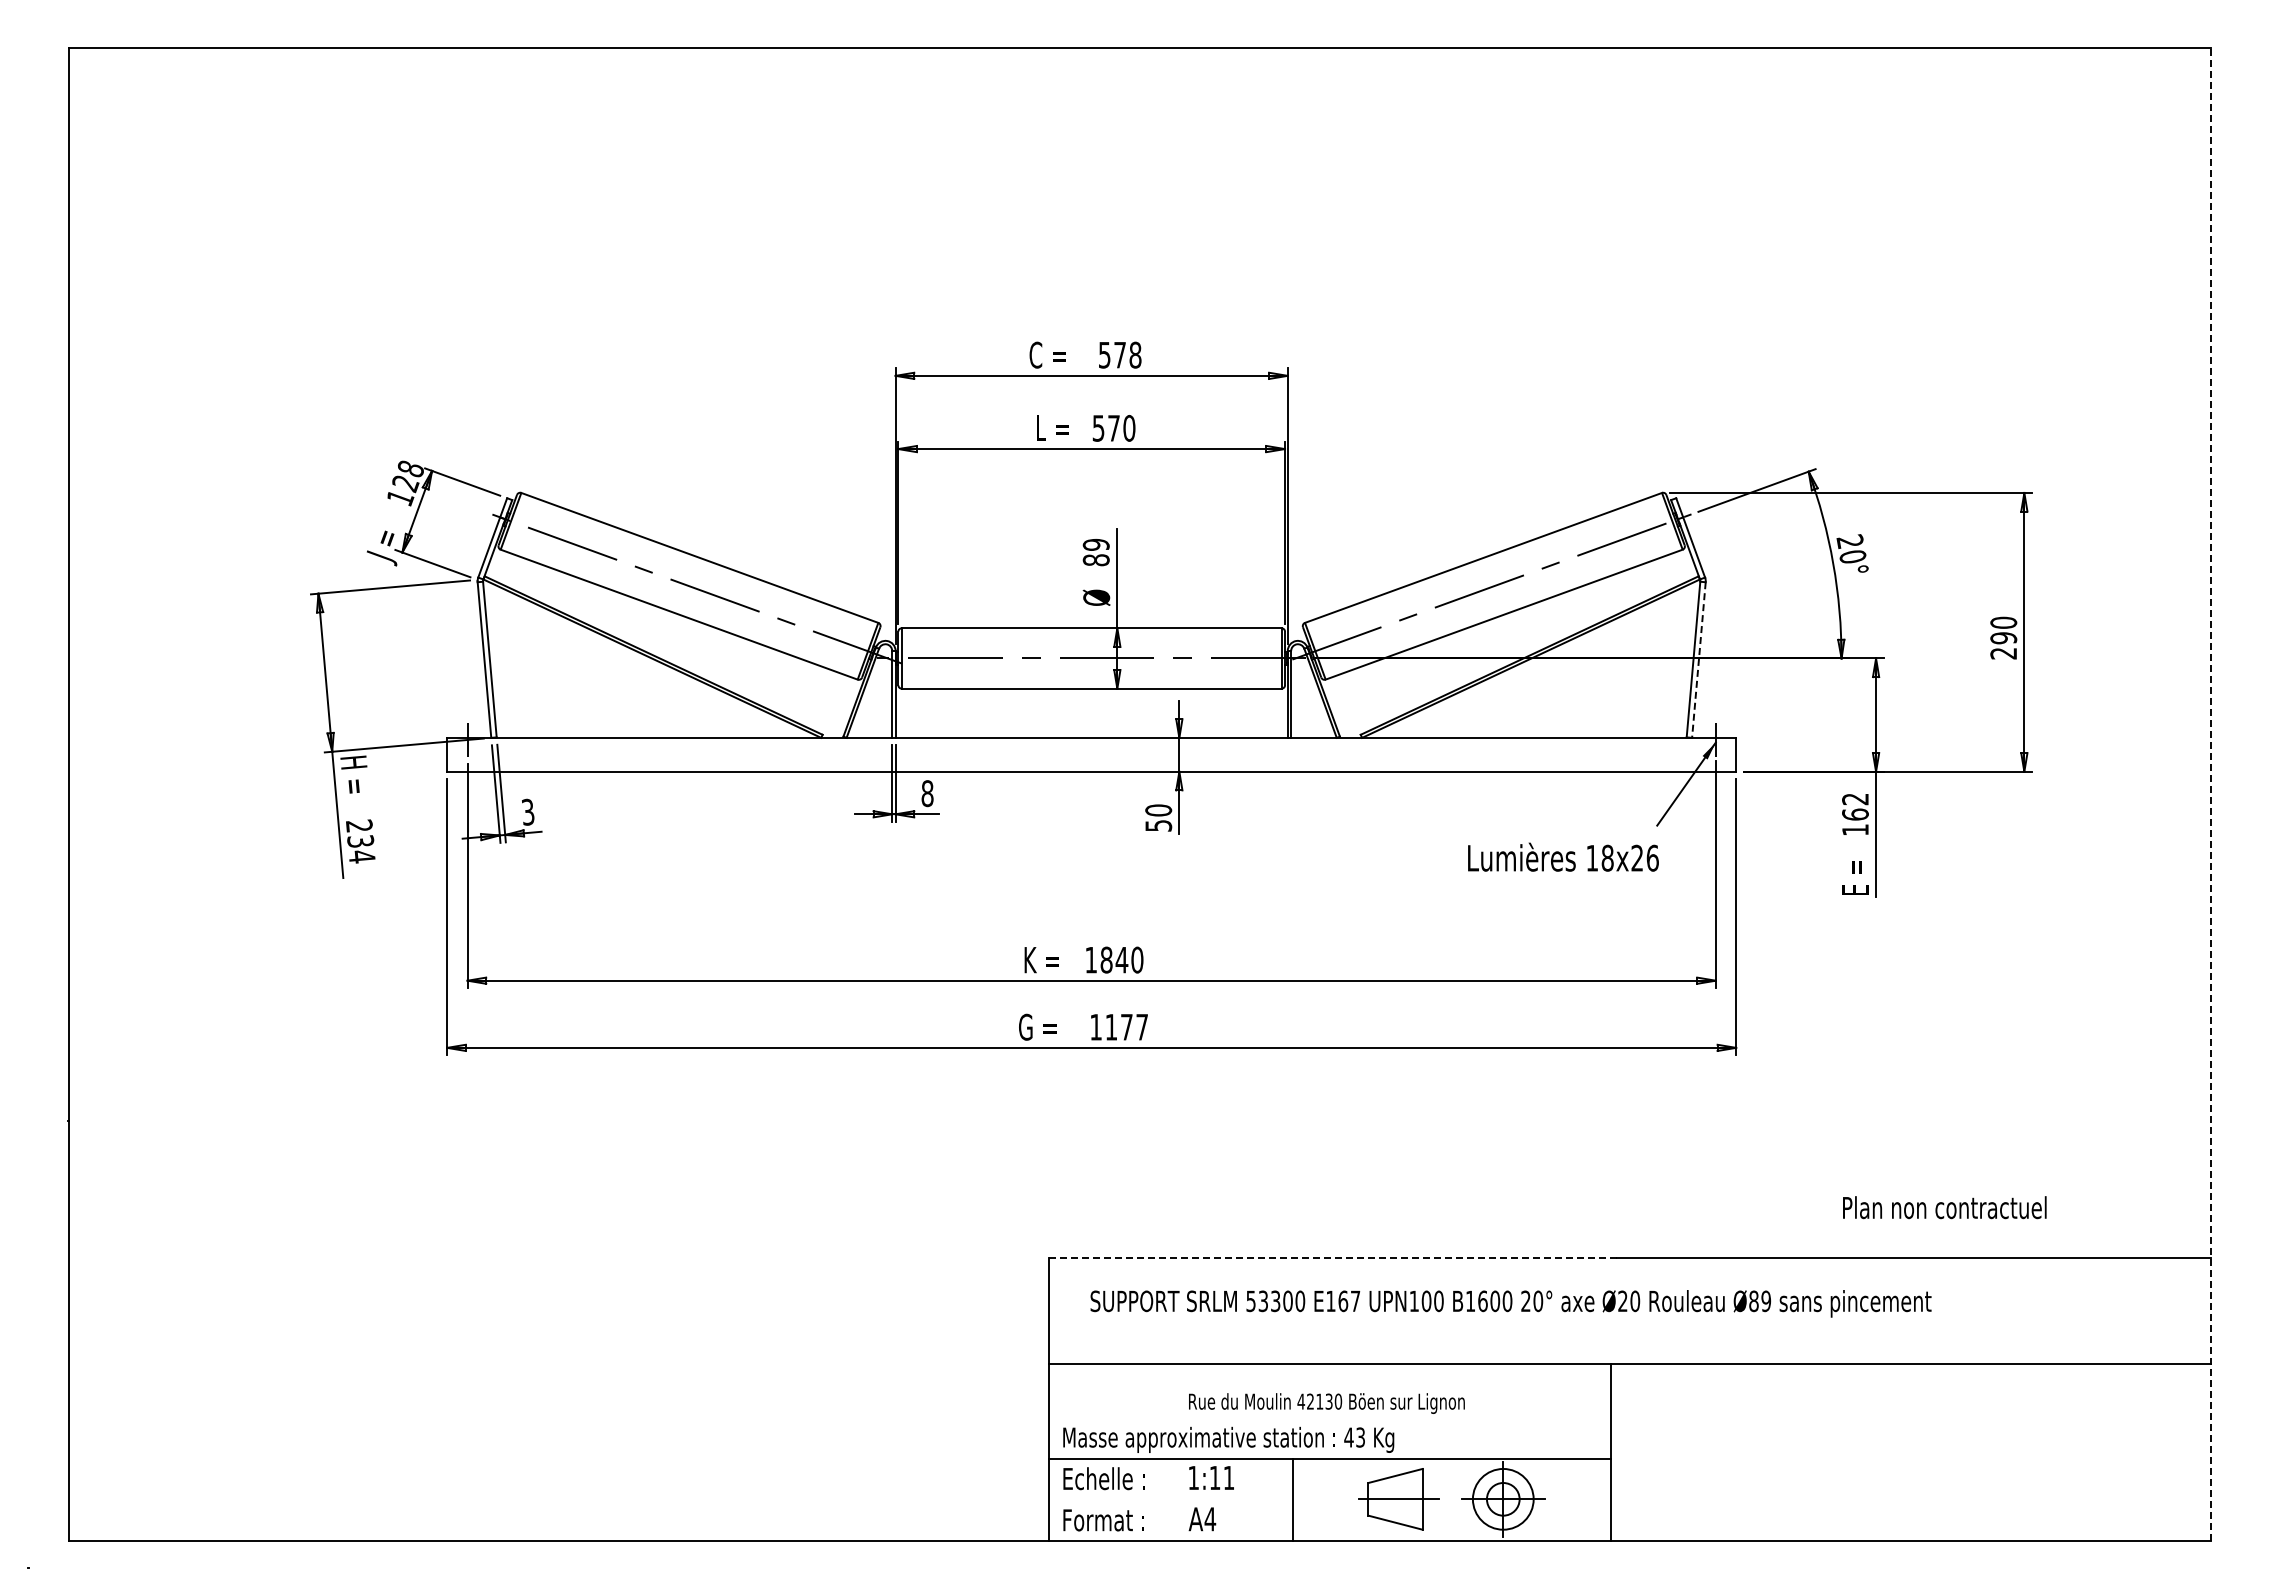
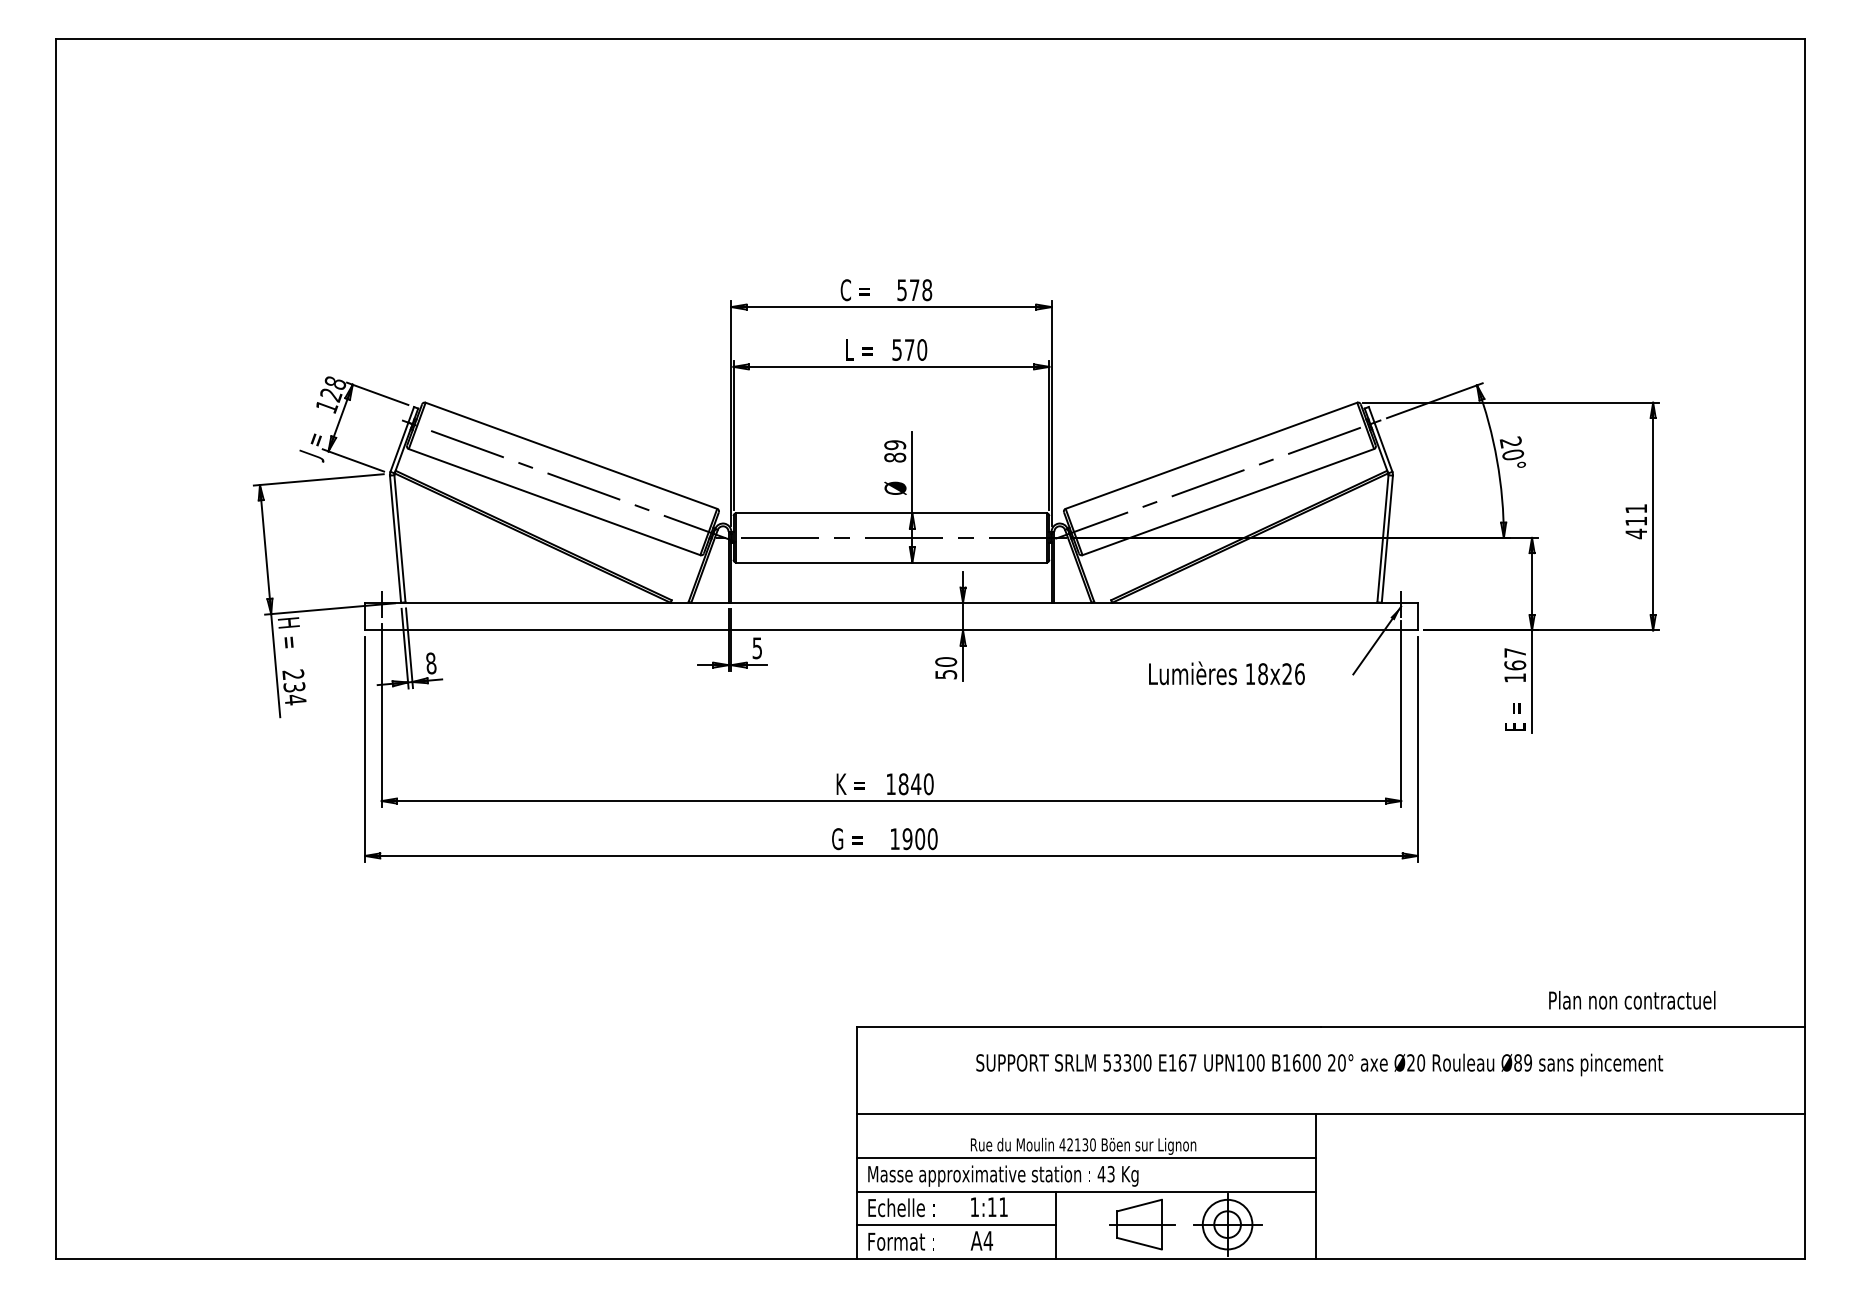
text: (2003, 638) -> (1636, 521), 290 -> 411
line: (1698, 660) -> (1387, 539), dashed -> solid
text: (927, 793) -> (757, 648), 8 -> 5
line: (2210, 794) -> (1805, 649), dashed -> solid
text: (1855, 799) -> (1515, 653), 162 -> 167
text: (528, 811) -> (431, 662), 3 -> 8
text: (1563, 856) -> (1226, 672), moved
text: (1126, 1026) -> (919, 838), 1177 -> 1900
text: (1944, 1207) -> (1632, 1000), moved
line: (1333, 1257) -> (1088, 1027), dashed -> solid
text: (1510, 1303) -> (1319, 1064), moved
line: (1330, 1418) -> (1086, 1158), added
line: (1170, 1500) -> (955, 1225), added

